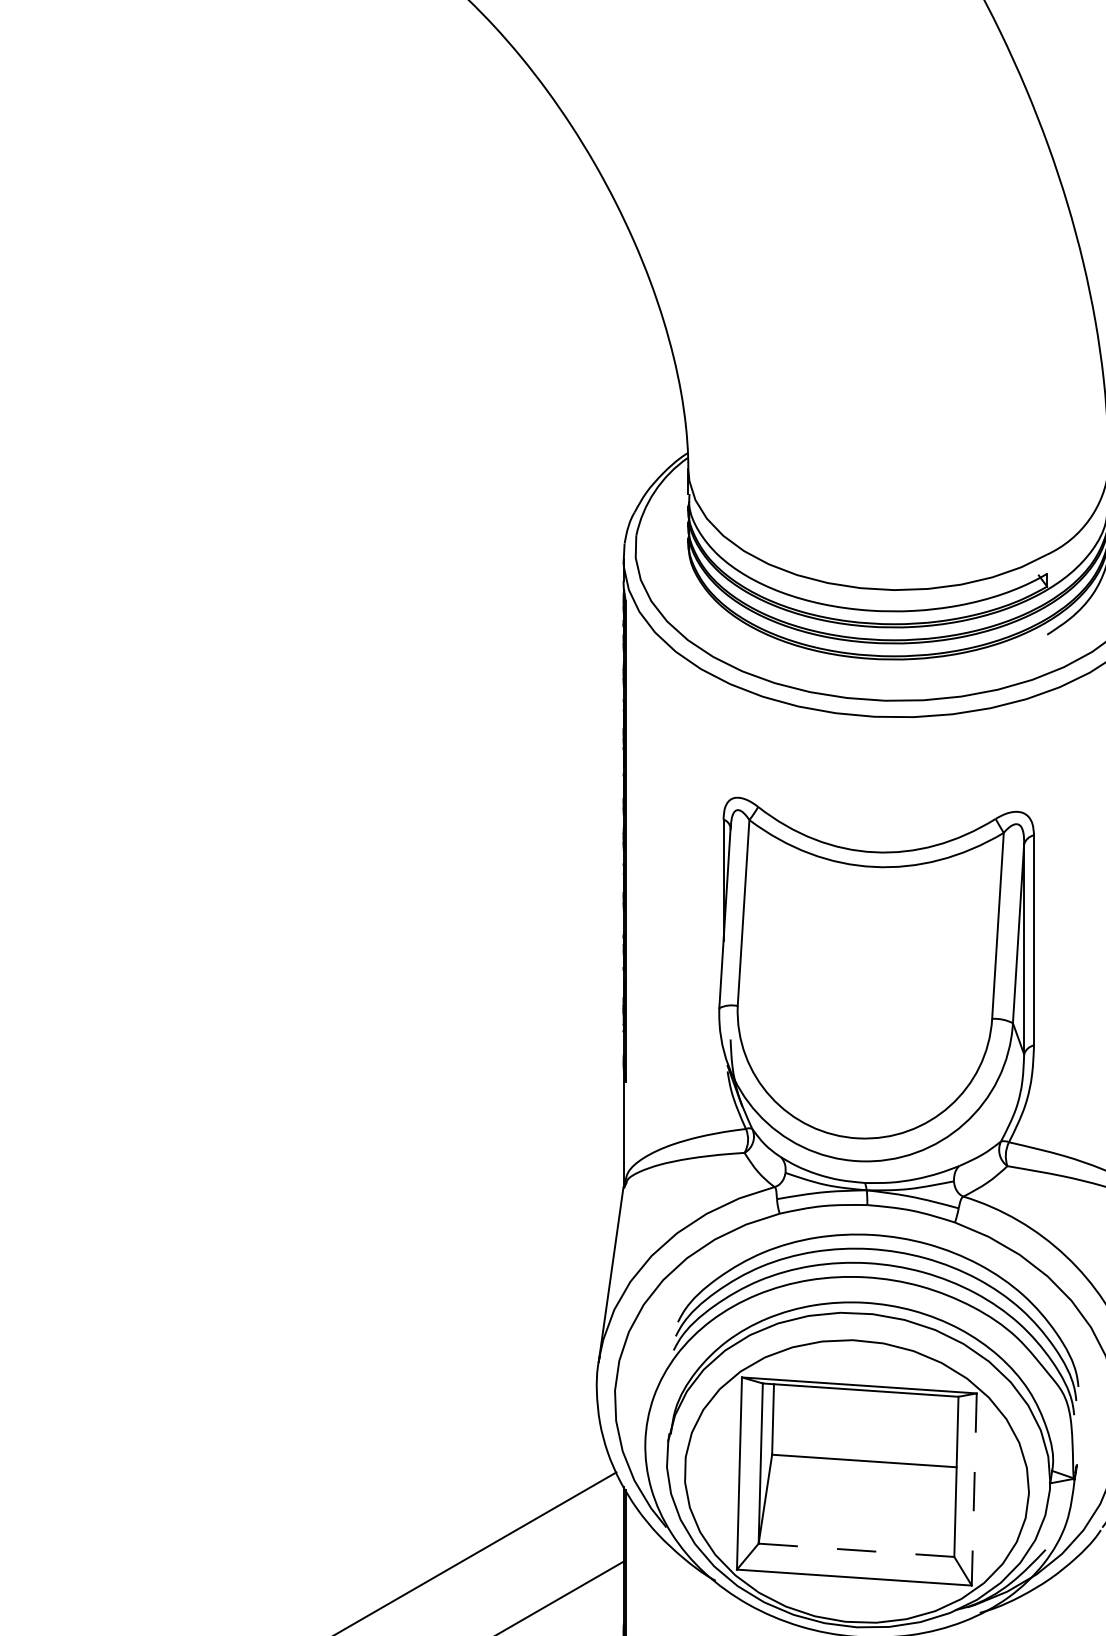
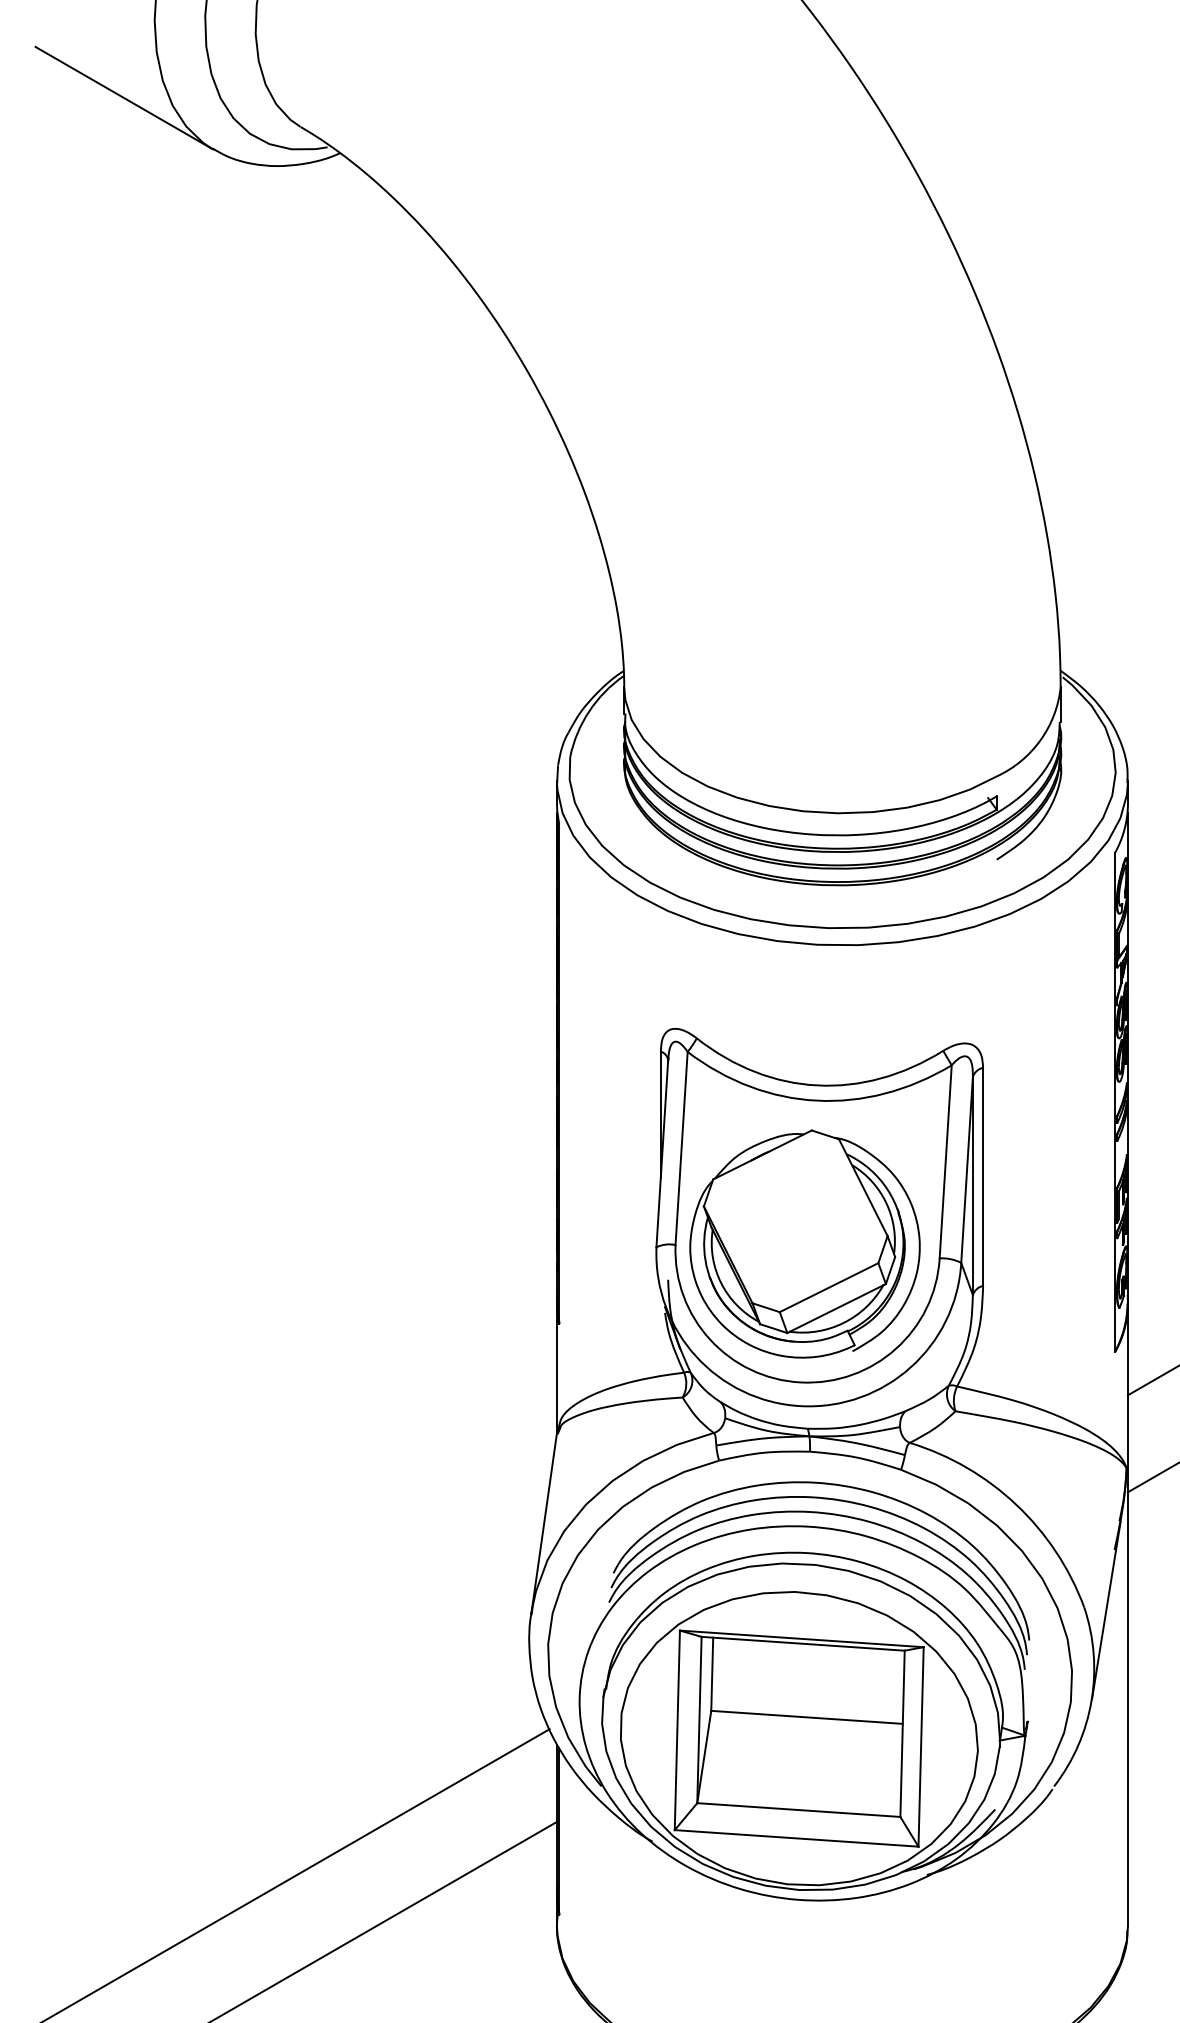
part: (861, 1004) -> (804, 1243), added
line: (974, 1489) -> (921, 1746), dashed -> solid
line: (856, 1550) -> (798, 1810), dashed -> solid

